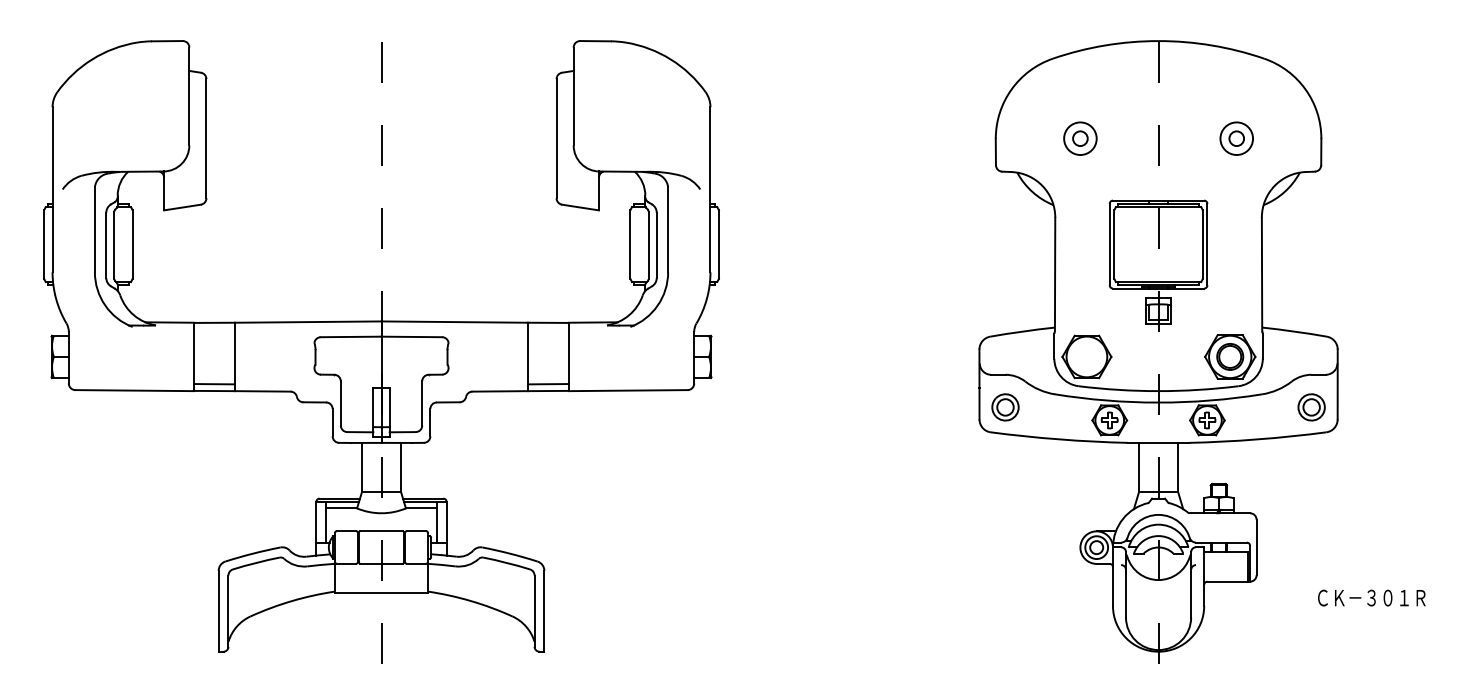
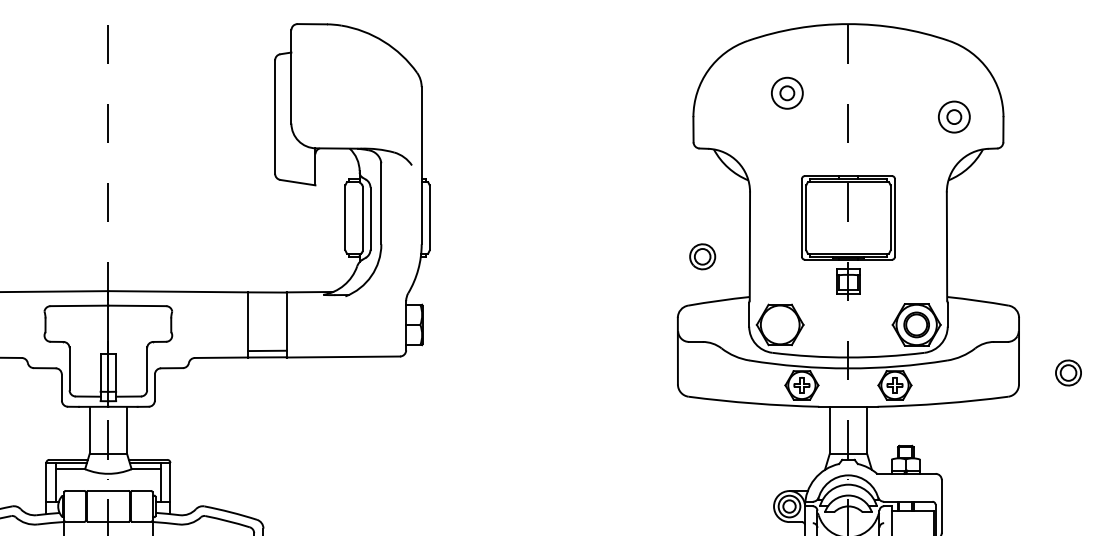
part: (1080, 138) -> (787, 93), moved
part: (1236, 138) -> (954, 116), moved
part: (1005, 407) -> (702, 256), moved
part: (1311, 407) -> (1068, 373), moved

